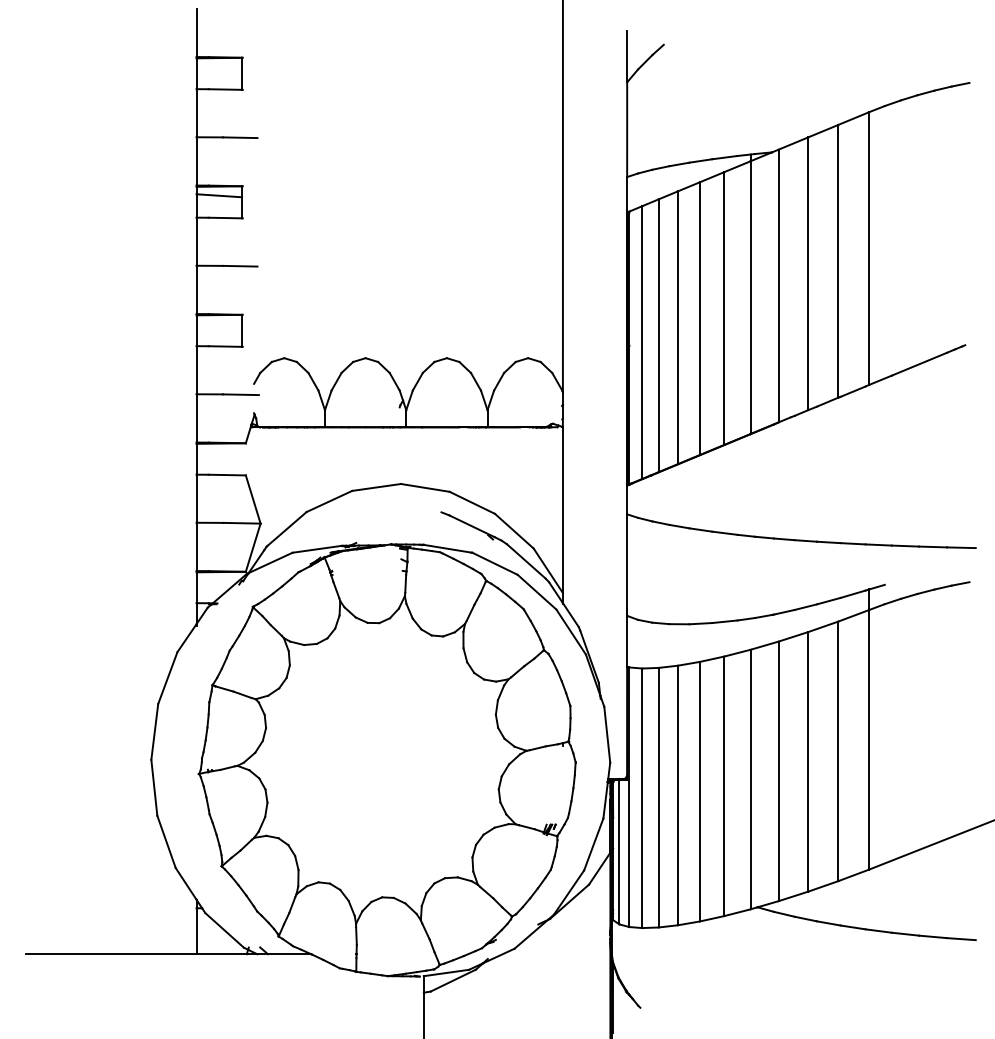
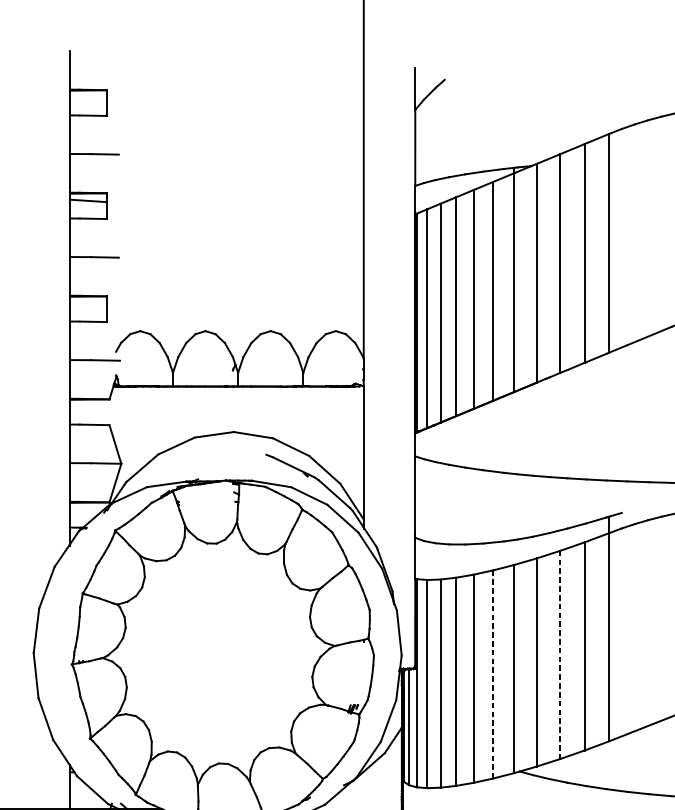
line: (808, 761) -> (560, 654), solid -> dashed
line: (724, 786) -> (493, 674), solid -> dashed

